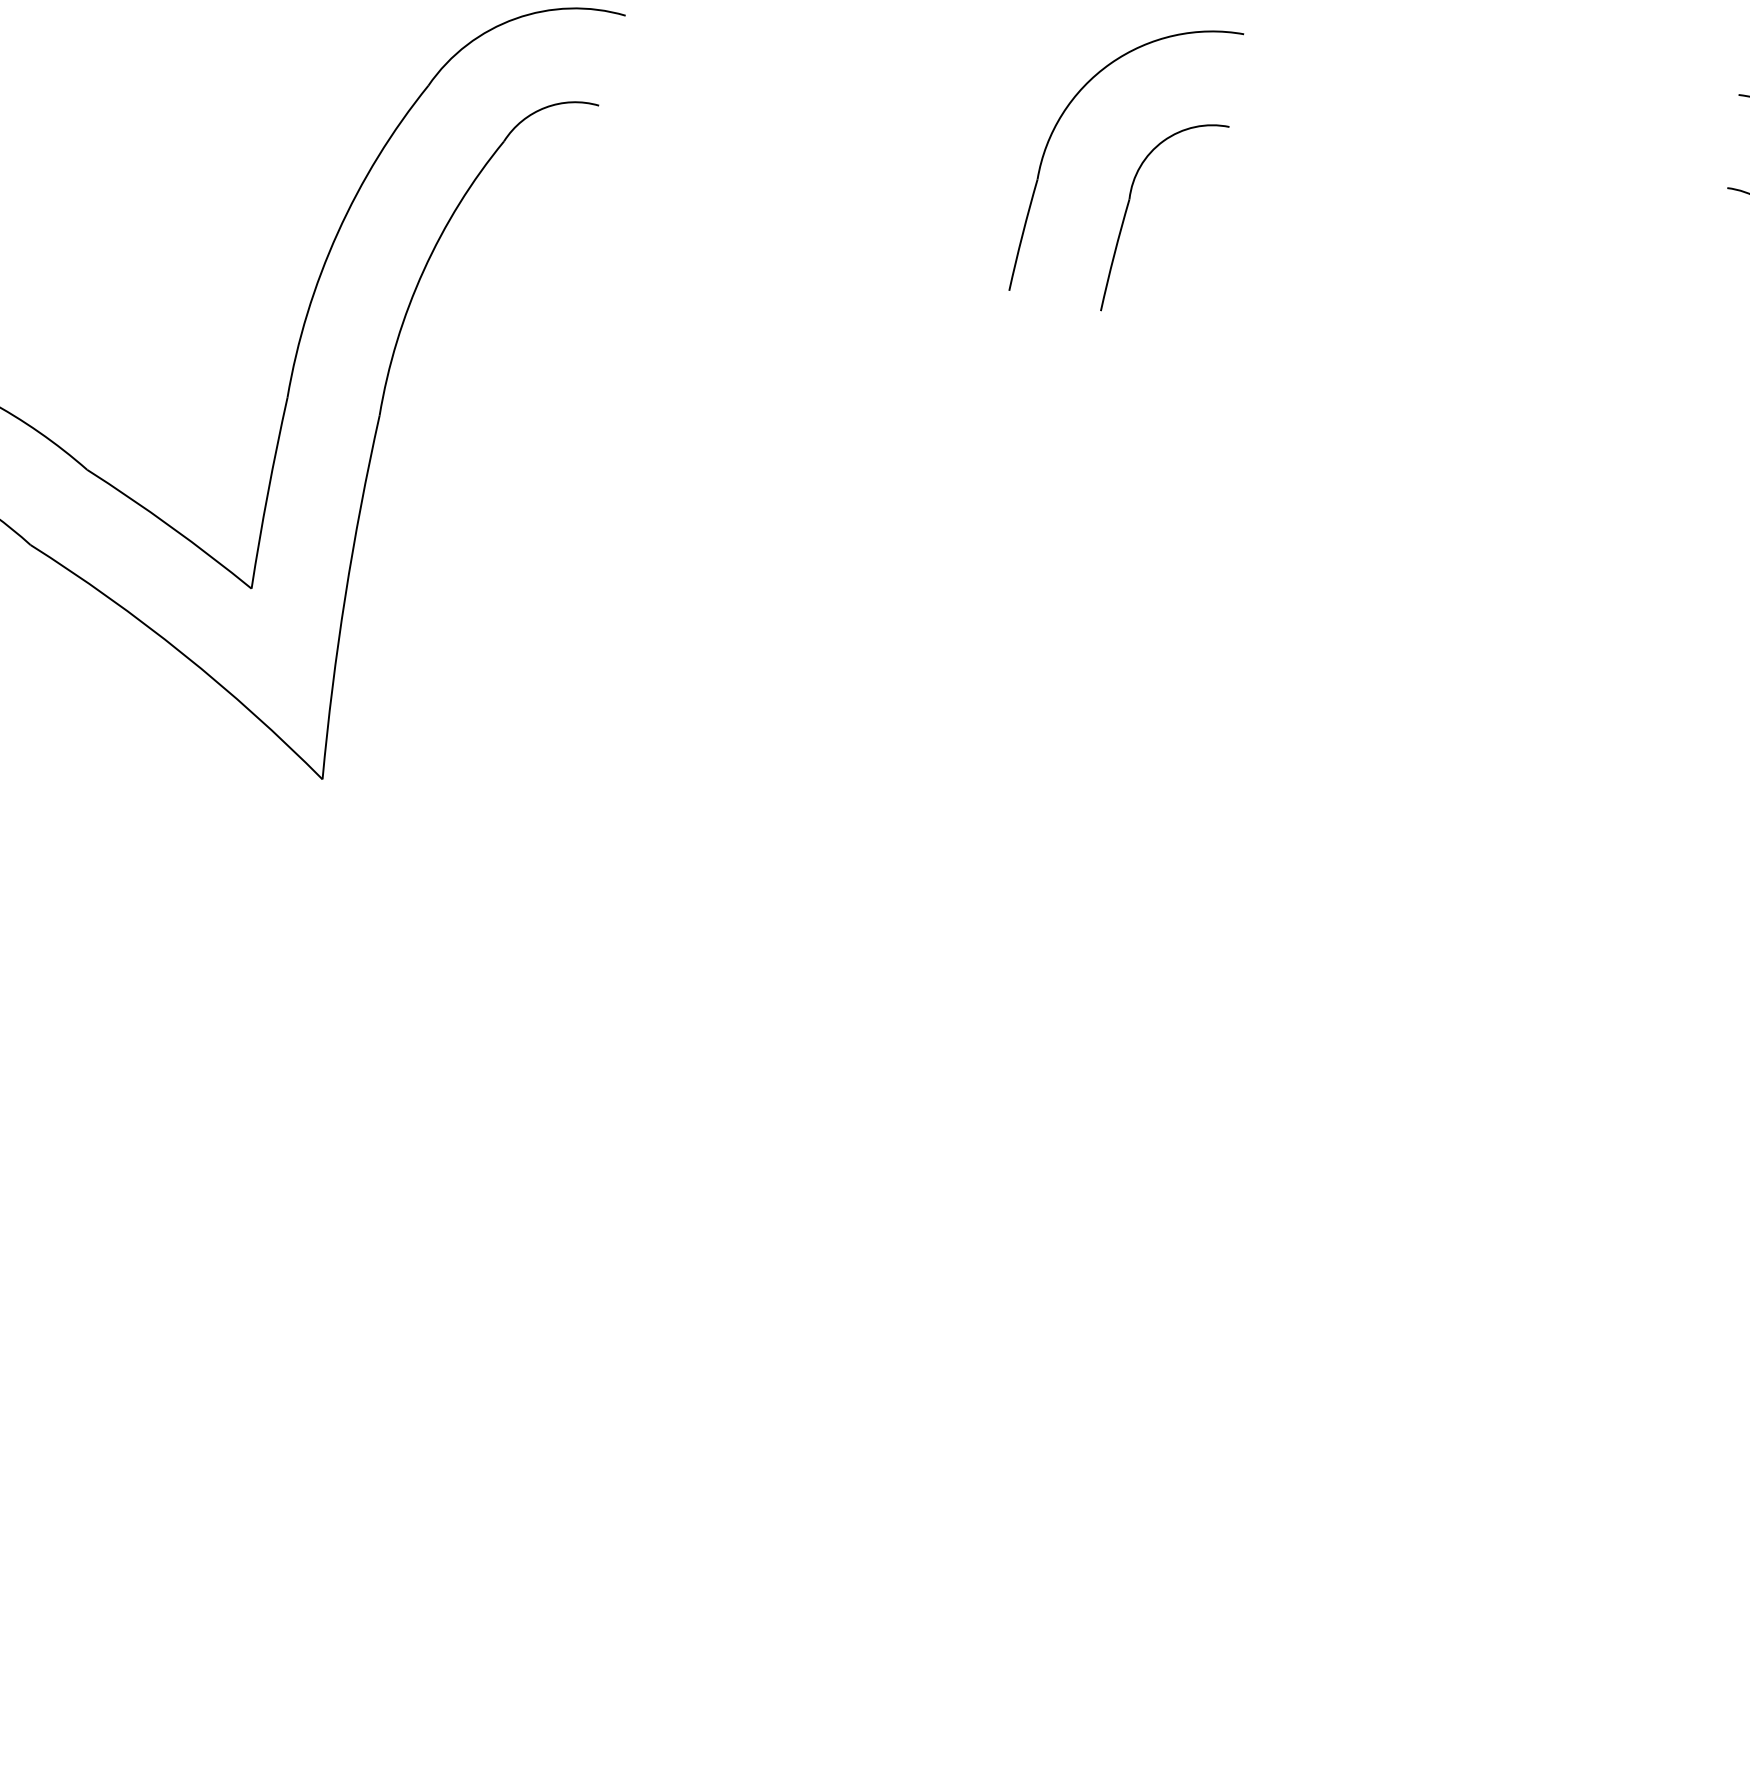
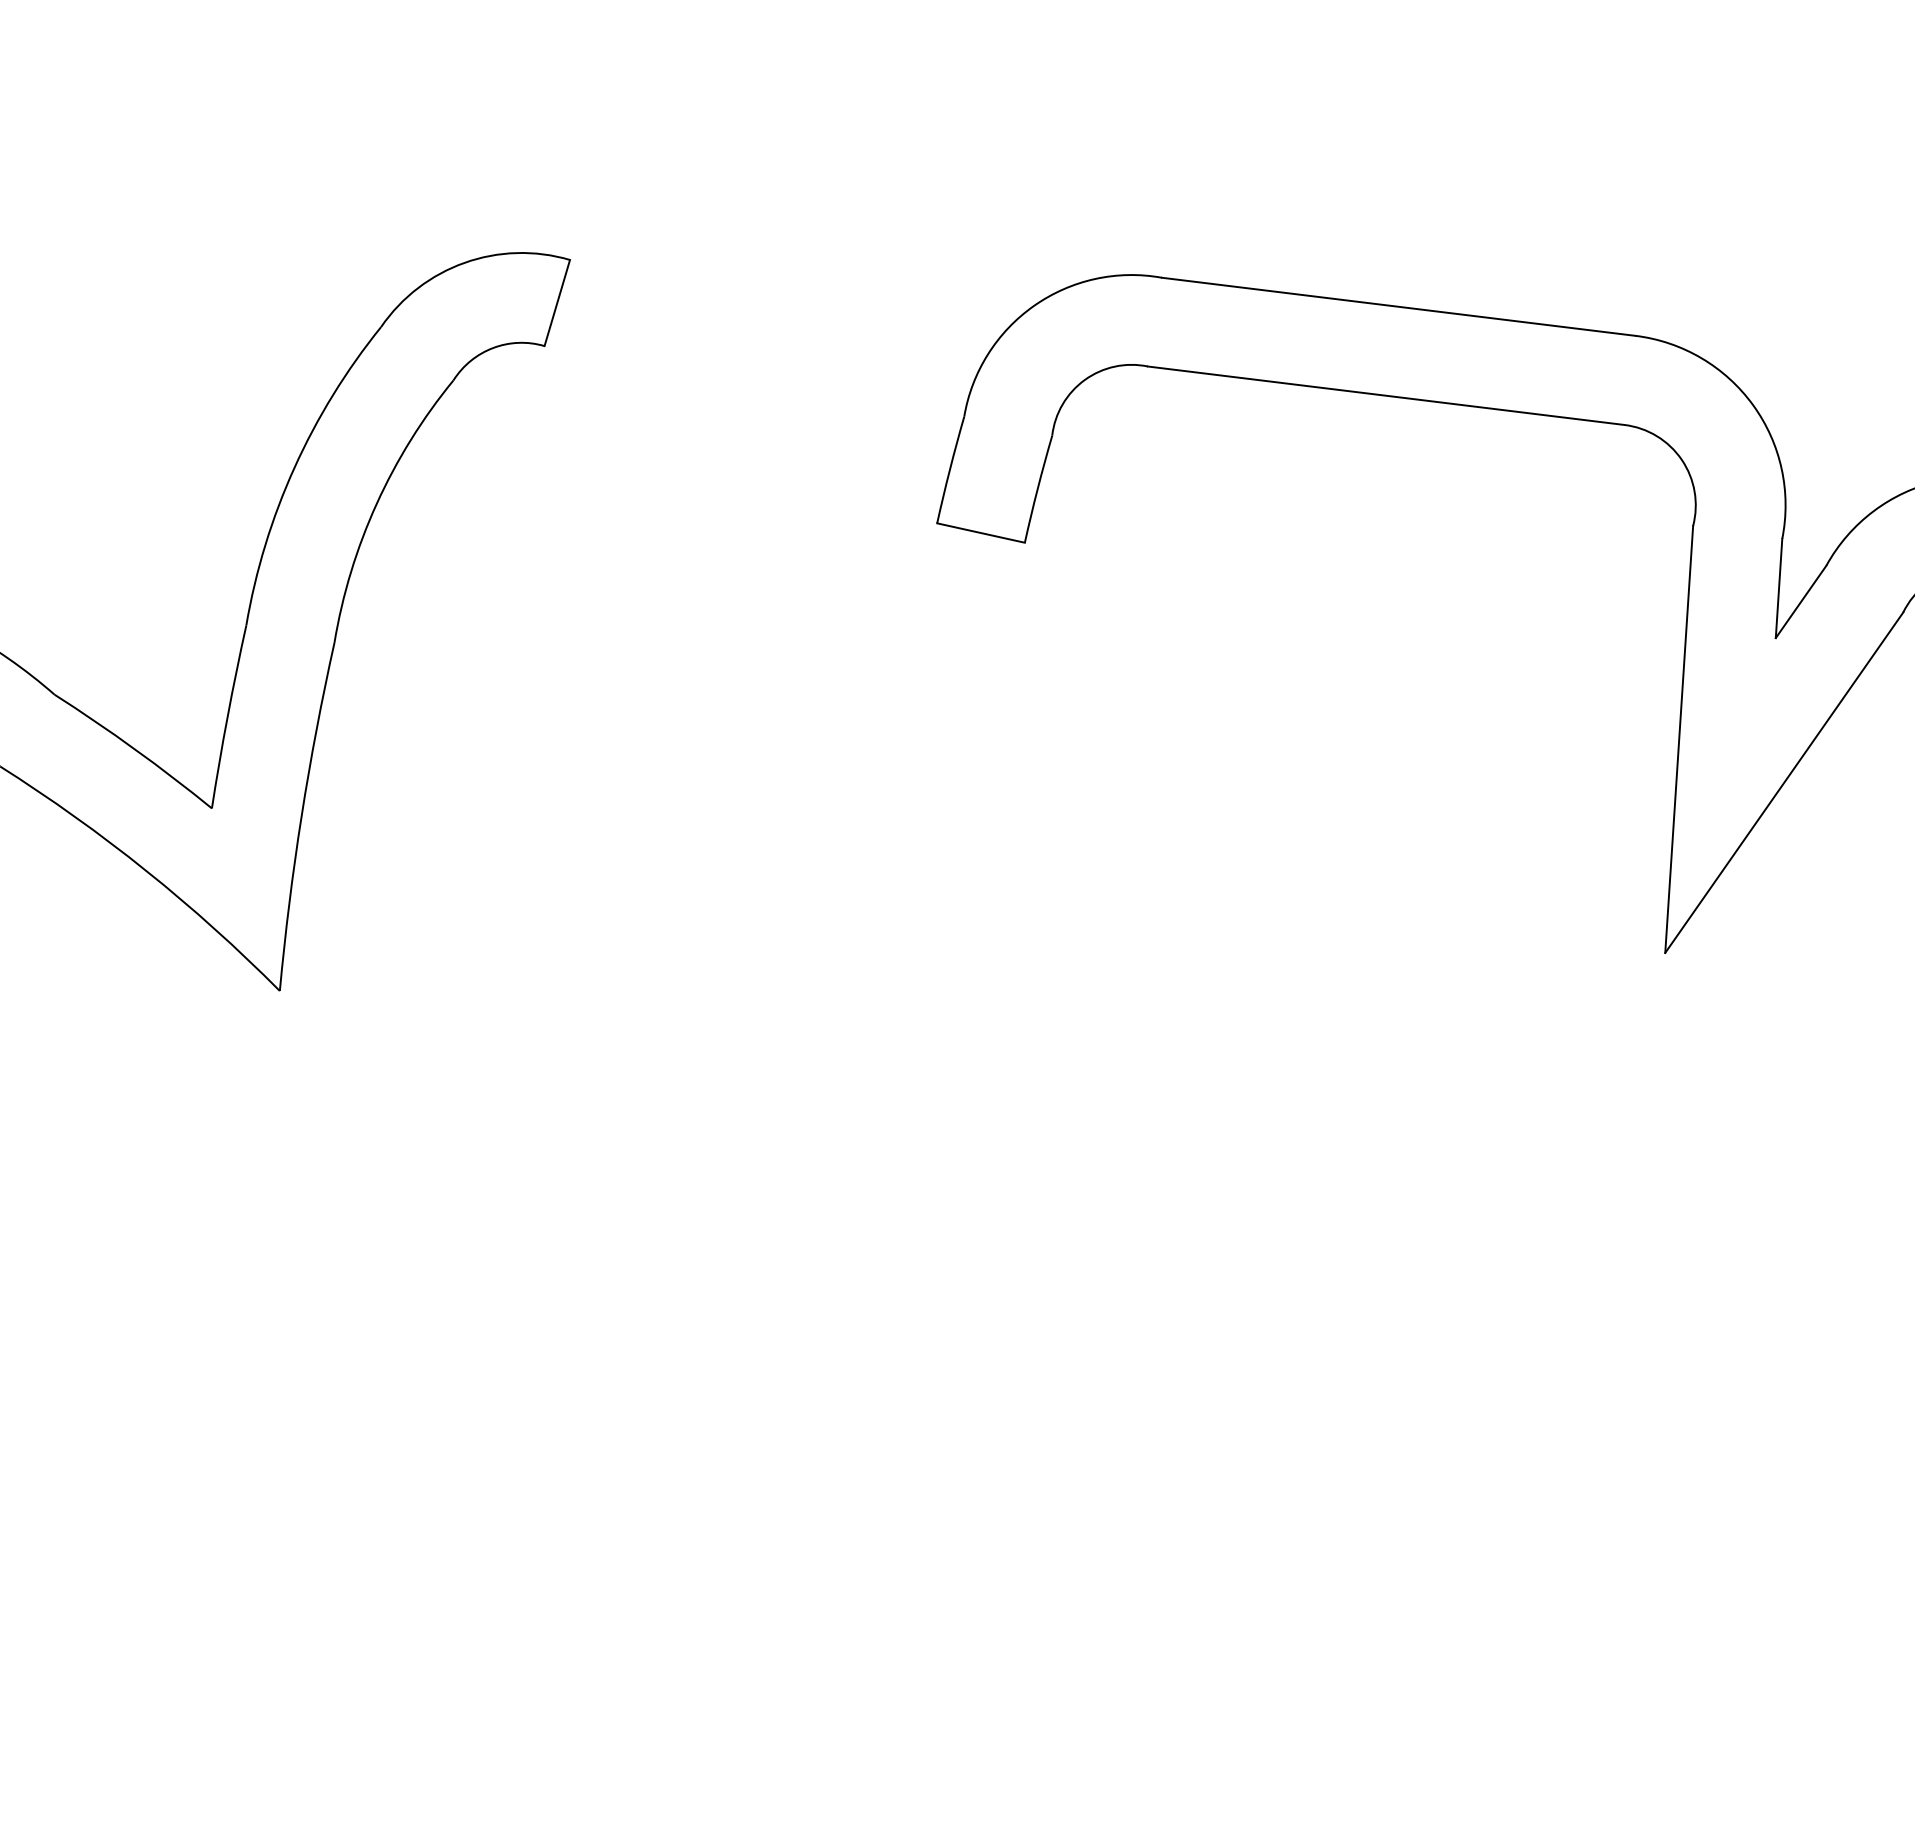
line: (612, 60) -> (557, 302), added
line: (1491, 64) -> (1398, 306), added
line: (1478, 157) -> (1386, 395), added
line: (1054, 300) -> (980, 532), added

